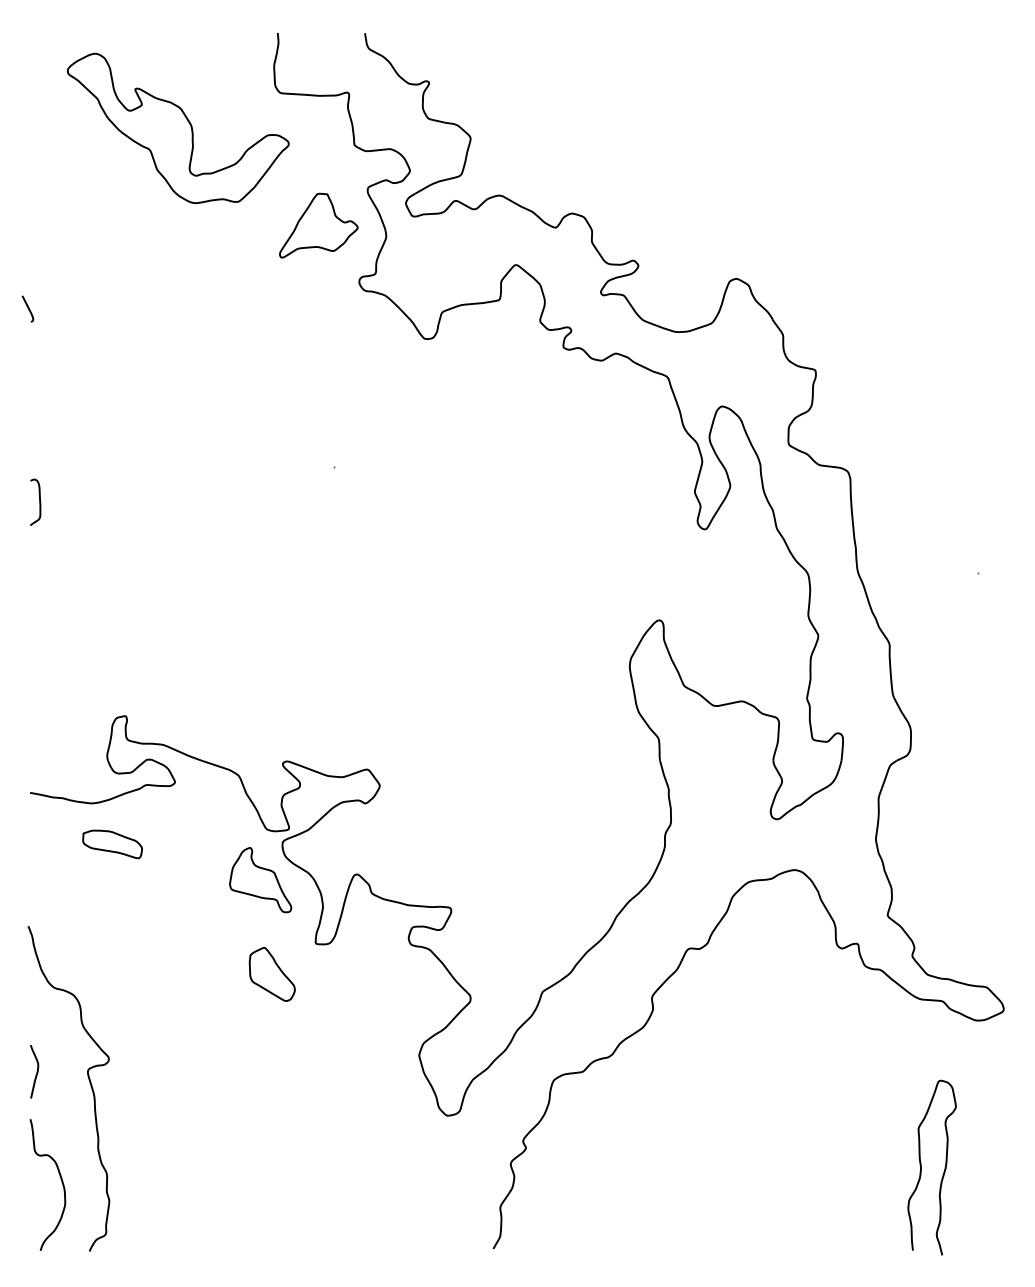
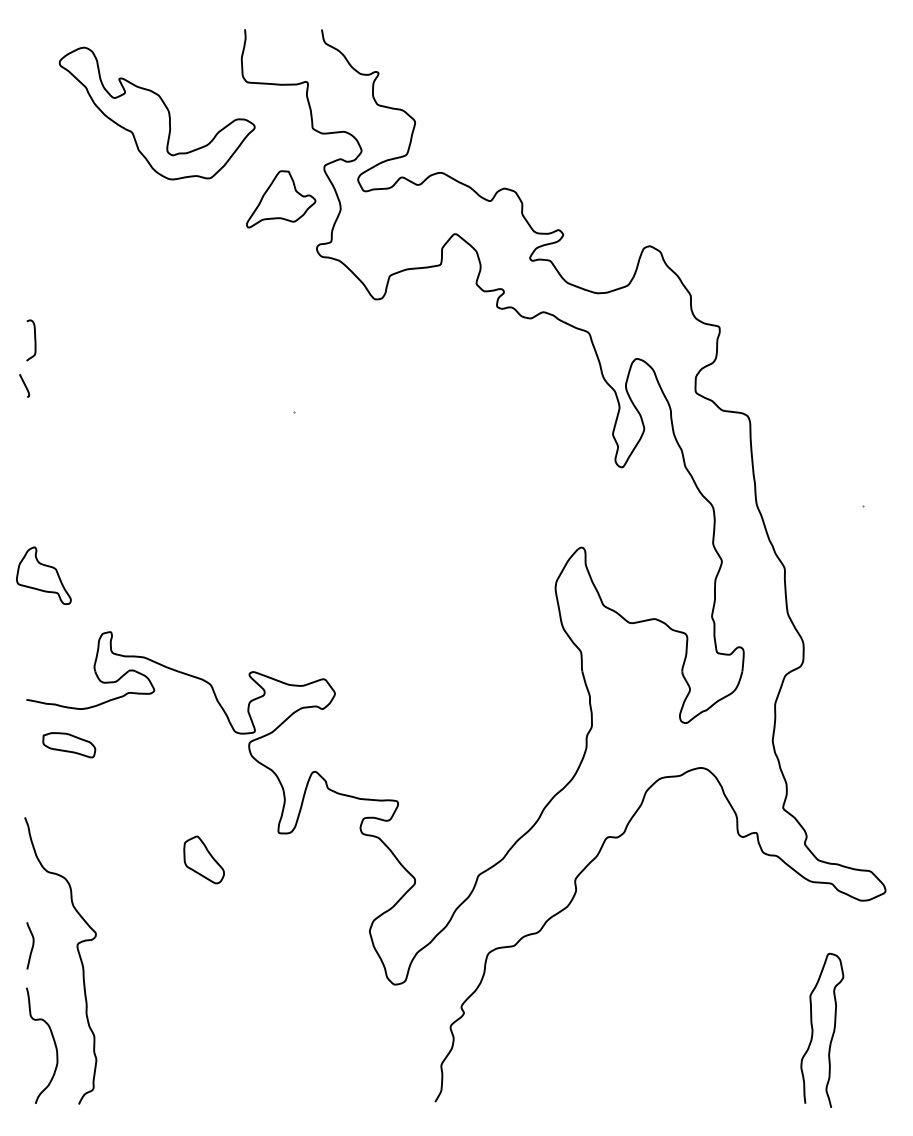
curve: (27, 308) -> (24, 385), moved
curve: (39, 502) -> (34, 340), moved
part: (112, 844) -> (69, 745), moved
part: (260, 879) -> (43, 575), moved
part: (271, 973) -> (203, 859), moved

